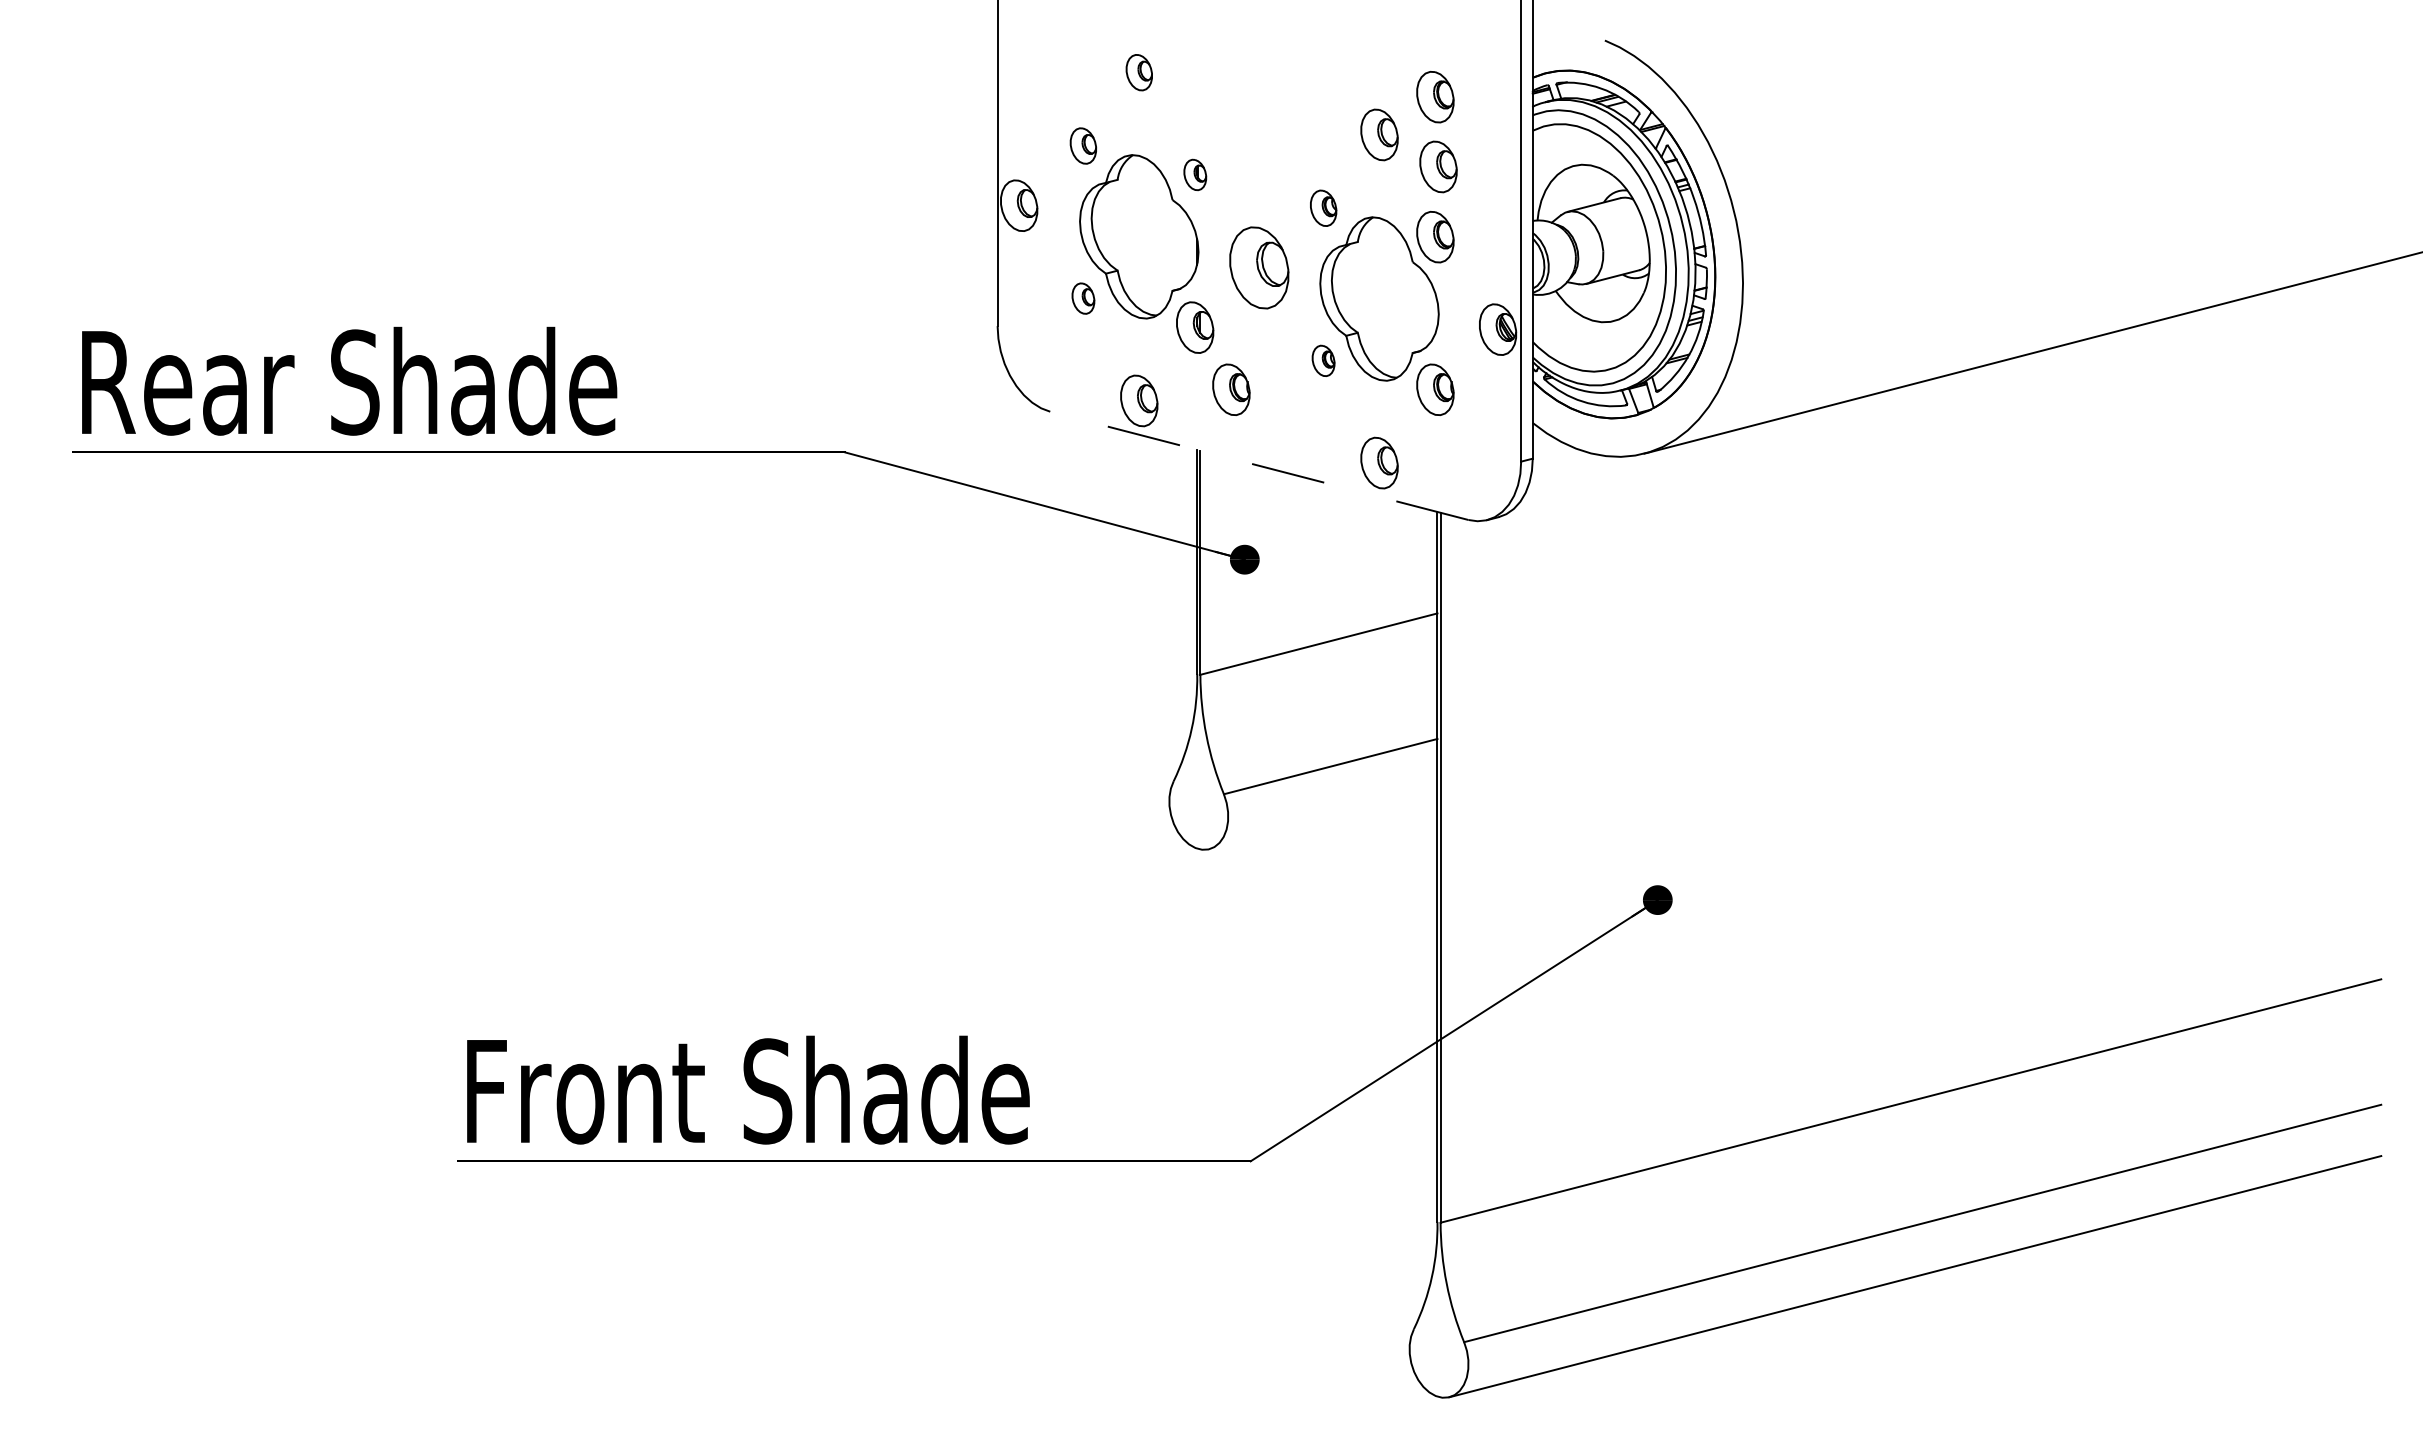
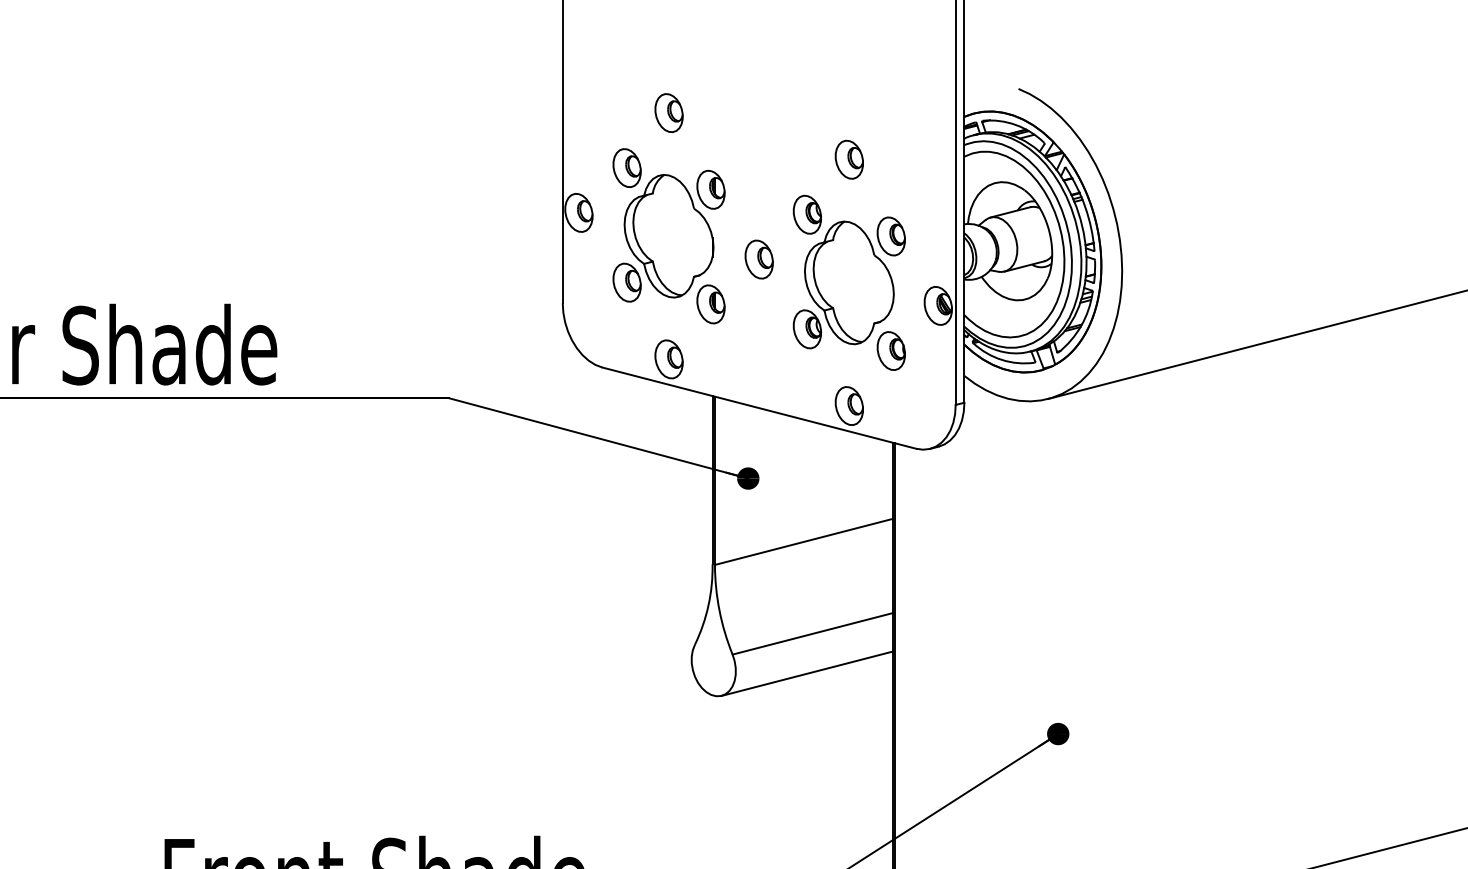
part: (1139, 72) -> (669, 112), size x1.43
part: (1435, 97) -> (891, 131), removed
part: (1083, 145) -> (627, 167), size x1.43
part: (1438, 166) -> (893, 183), removed
part: (1195, 174) -> (711, 189), size x1.67
part: (1323, 208) -> (807, 214), size x1.43
part: (1259, 267) -> (759, 259), size x0.62
part: (1083, 298) -> (627, 282), size x1.67
part: (1323, 360) -> (807, 329), size x1.67
part: (1231, 389) -> (738, 350), removed
line: (1259, 465) -> (759, 407), dashed -> solid
line: (1323, 819) -> (807, 673), added

